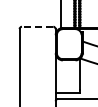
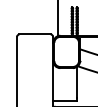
line: (38, 26) -> (35, 34), dashed -> solid

